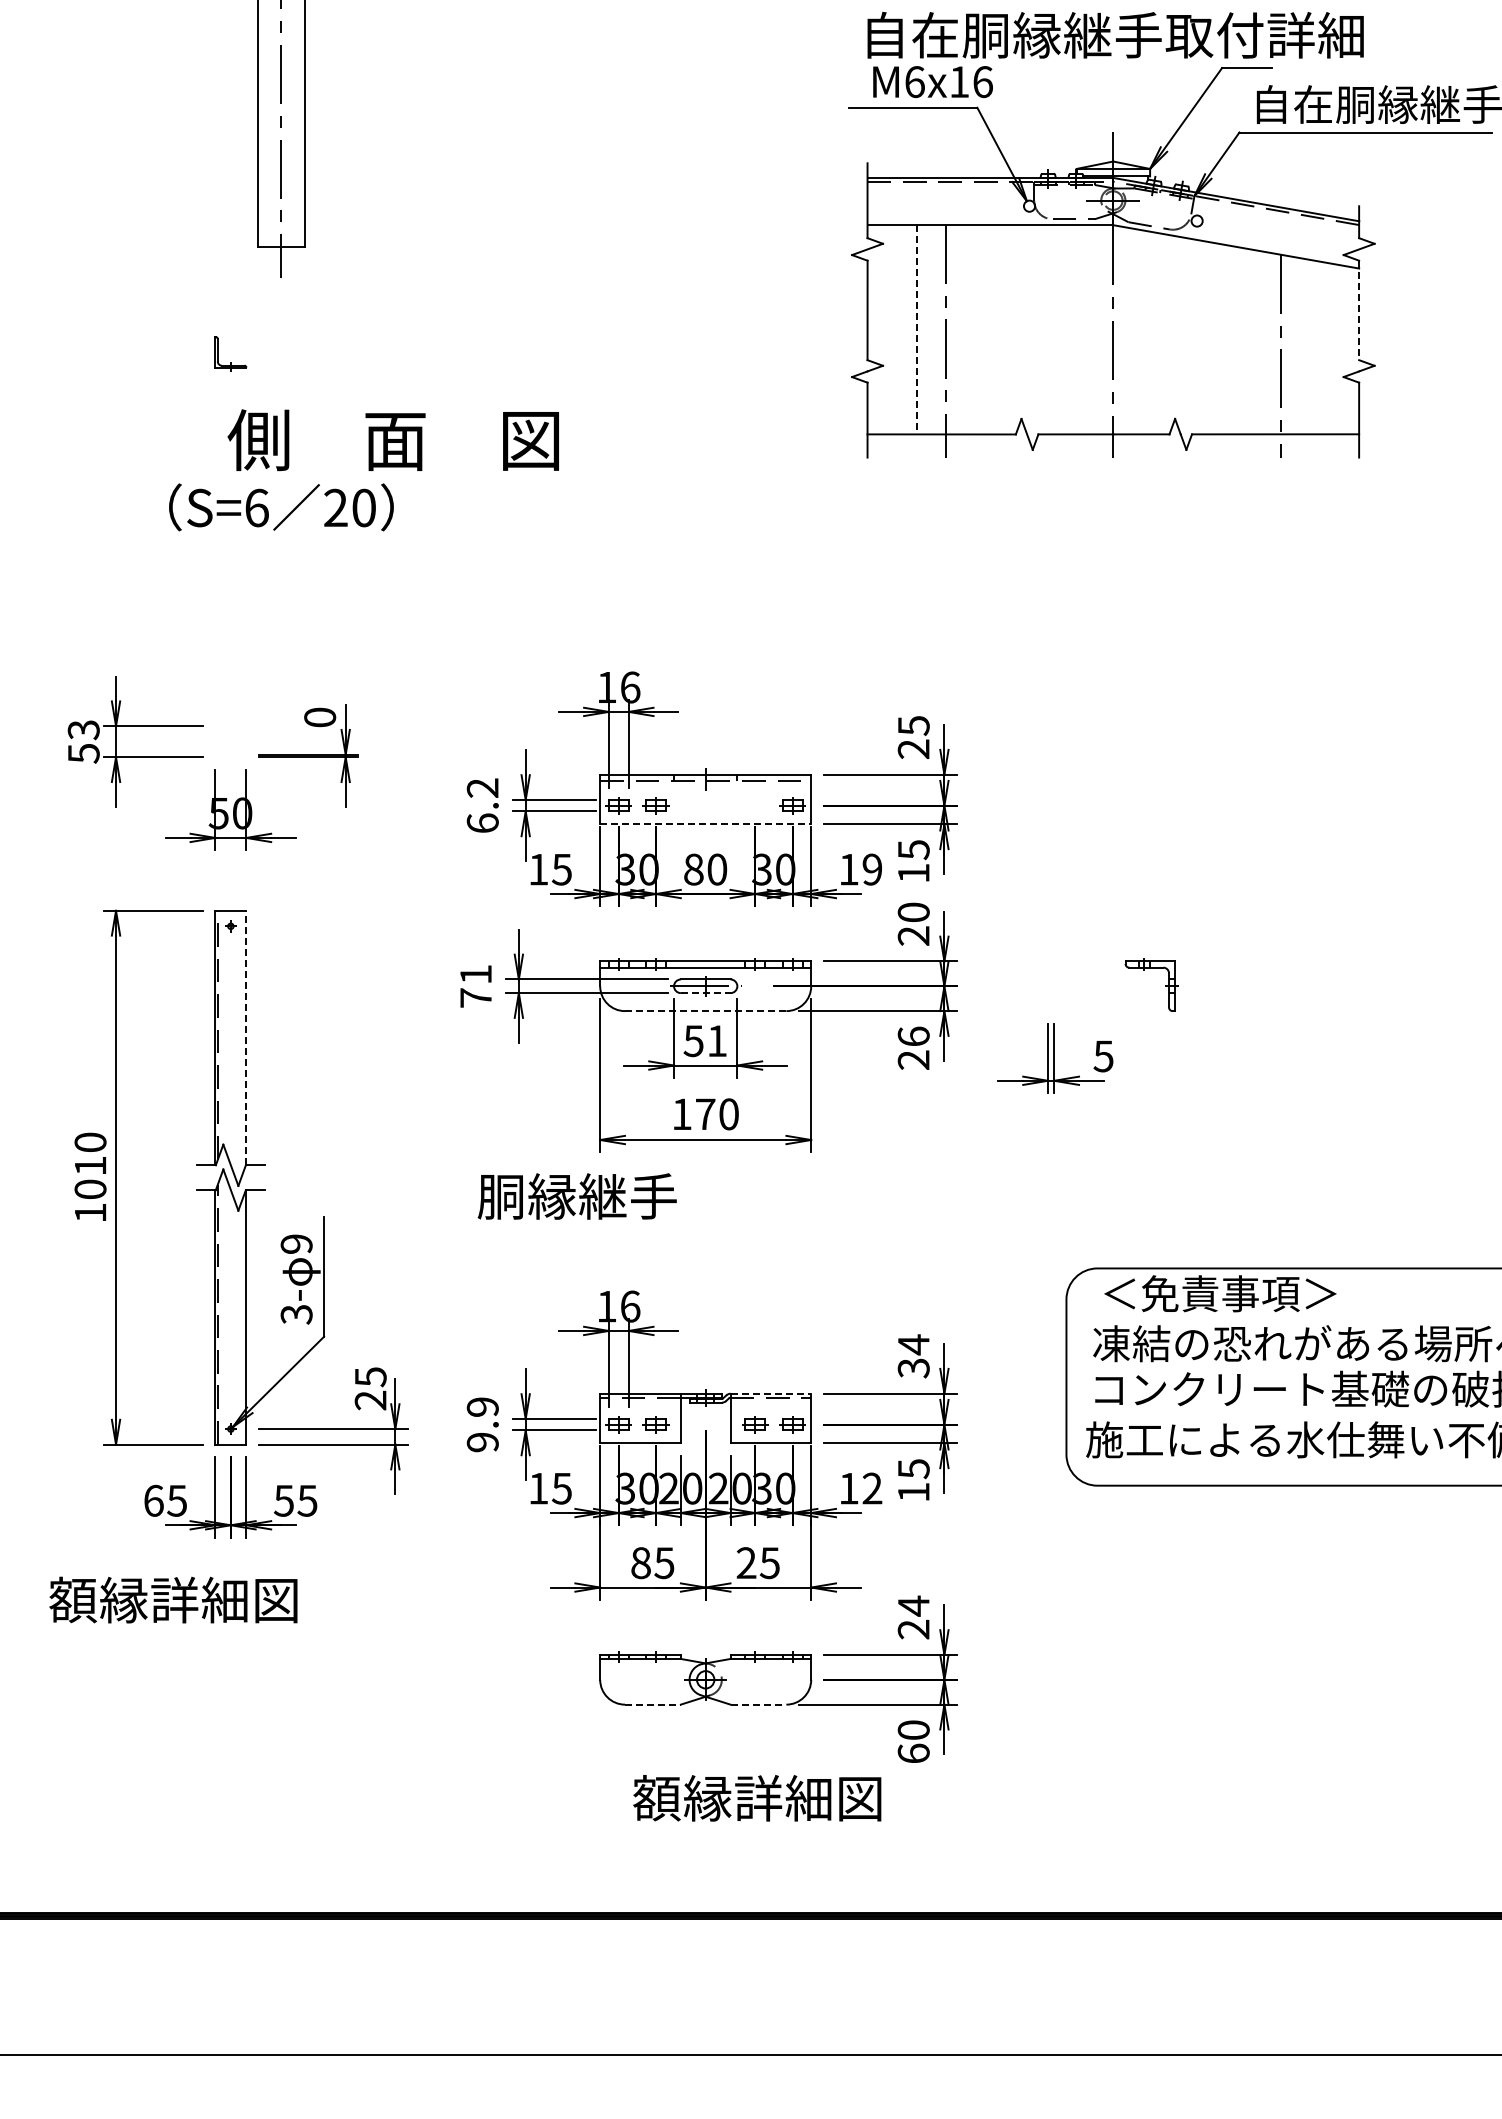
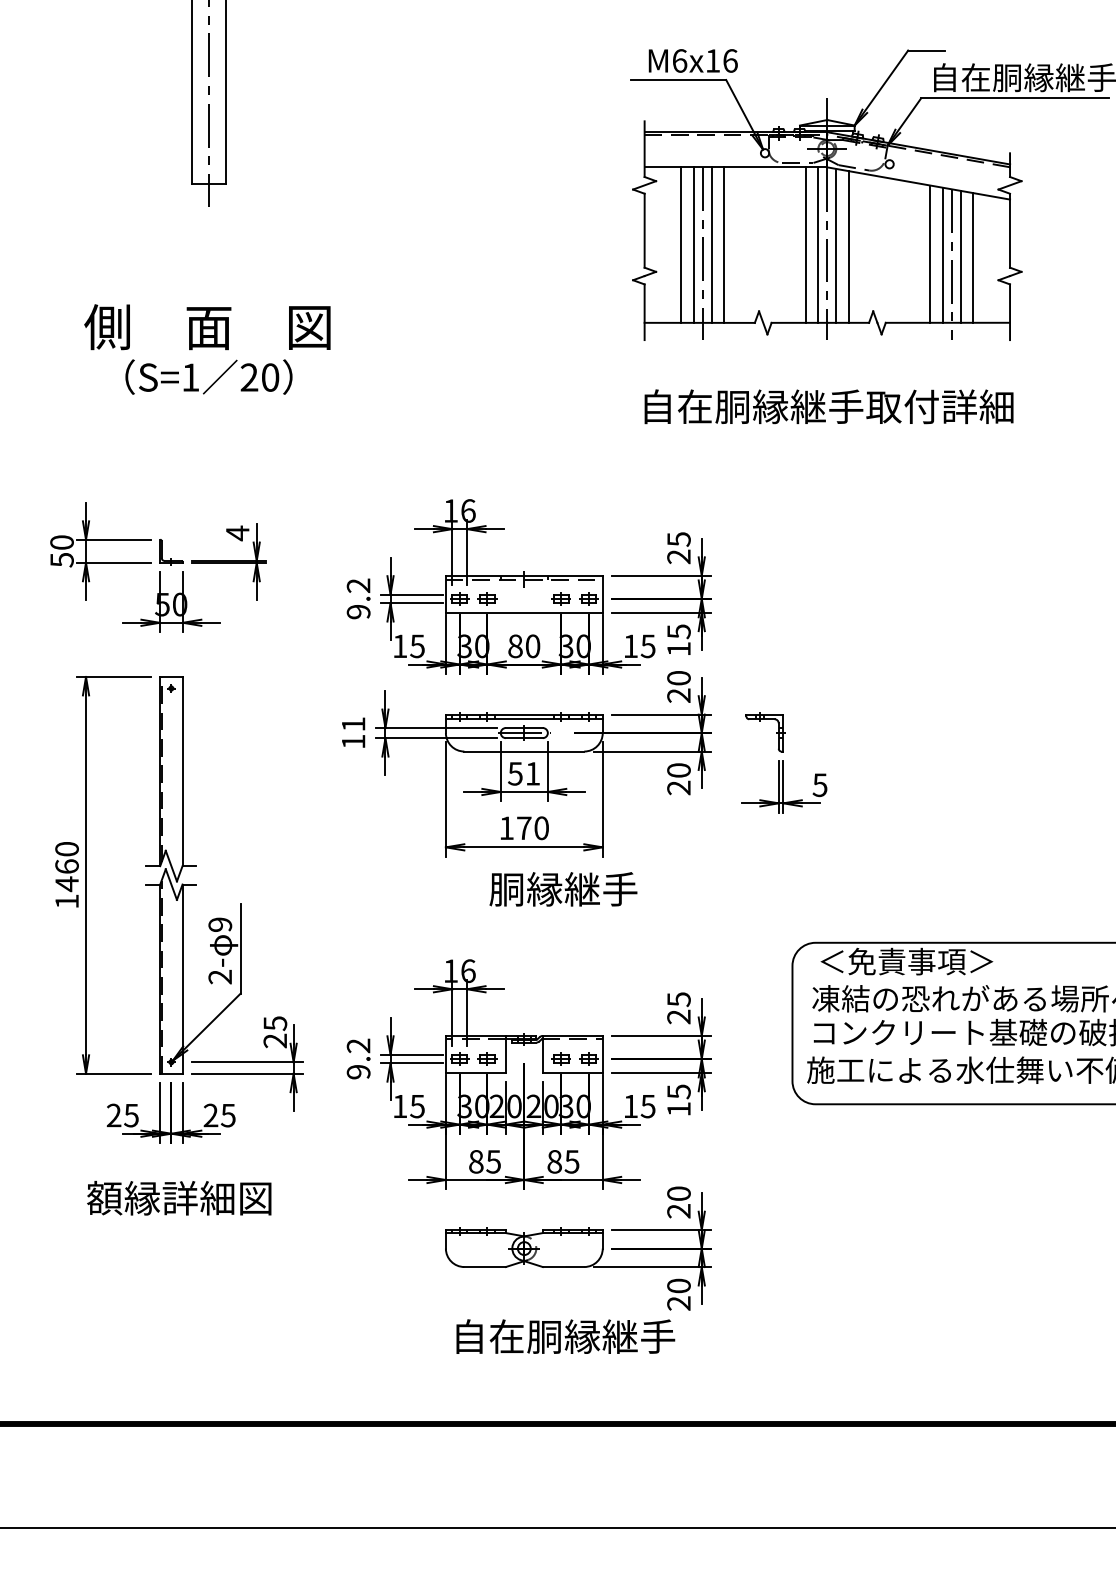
text: (1115, 35) -> (828, 406), moved
line: (1359, 310) -> (1010, 230), dashed -> solid
line: (916, 329) -> (681, 244), dashed -> solid
line: (933, 329) -> (693, 244), added
line: (957, 329) -> (711, 244), added
line: (974, 329) -> (724, 244), added
line: (1084, 329) -> (805, 244), added
line: (1101, 329) -> (818, 244), added
line: (1124, 330) -> (835, 245), added
line: (1142, 332) -> (849, 247), added
line: (1252, 341) -> (930, 253), added
line: (1268, 343) -> (942, 255), added
line: (1293, 345) -> (961, 256), added
line: (1309, 346) -> (973, 257), added
part: (230, 362) -> (171, 558), moved
text: (392, 440) -> (206, 327), moved
text: (256, 507) -> (190, 377), S=6 -> S=1
text: (320, 717) -> (238, 533), 0 -> 4
text: (83, 730) -> (61, 542), 53 -> 50
part: (755, 805) -> (561, 598), added
text: (482, 823) -> (358, 612), 6.2 -> 9.2
line: (705, 824) -> (524, 612), dashed -> solid
text: (872, 869) -> (648, 646), 19 -> 15
part: (1165, 985) -> (776, 732), moved
line: (705, 993) -> (524, 738), dashed -> solid
text: (475, 997) -> (353, 741), 71 -> 11
line: (705, 1011) -> (524, 751), dashed -> solid
text: (913, 1036) -> (678, 770), 26 -> 20
line: (246, 1037) -> (183, 771), dashed -> solid
text: (90, 1178) -> (67, 875), 1010 -> 1460
text: (576, 1196) -> (562, 889), moved
text: (296, 1314) -> (220, 977), 3- -> 2-
text: (913, 1356) -> (678, 1008), 34 -> 25
line: (771, 1393) -> (573, 1035), dashed -> solid
text: (482, 1406) -> (358, 1045), 9.9 -> 9.2
text: (872, 1488) -> (648, 1106), 12 -> 15
text: (153, 1500) -> (113, 1115), 65 -> 25
text: (283, 1500) -> (210, 1115), 55 -> 25
text: (746, 1563) -> (554, 1162), 25 -> 85
text: (173, 1599) -> (179, 1197), moved
text: (913, 1605) -> (678, 1193), 24 -> 20
line: (652, 1704) -> (484, 1266), dashed -> solid
line: (758, 1704) -> (563, 1266), dashed -> solid
text: (913, 1753) -> (678, 1303), 60 -> 20
text: (761, 1797) -> (565, 1336), 額縁詳細図 -> 自在胴縁継手

